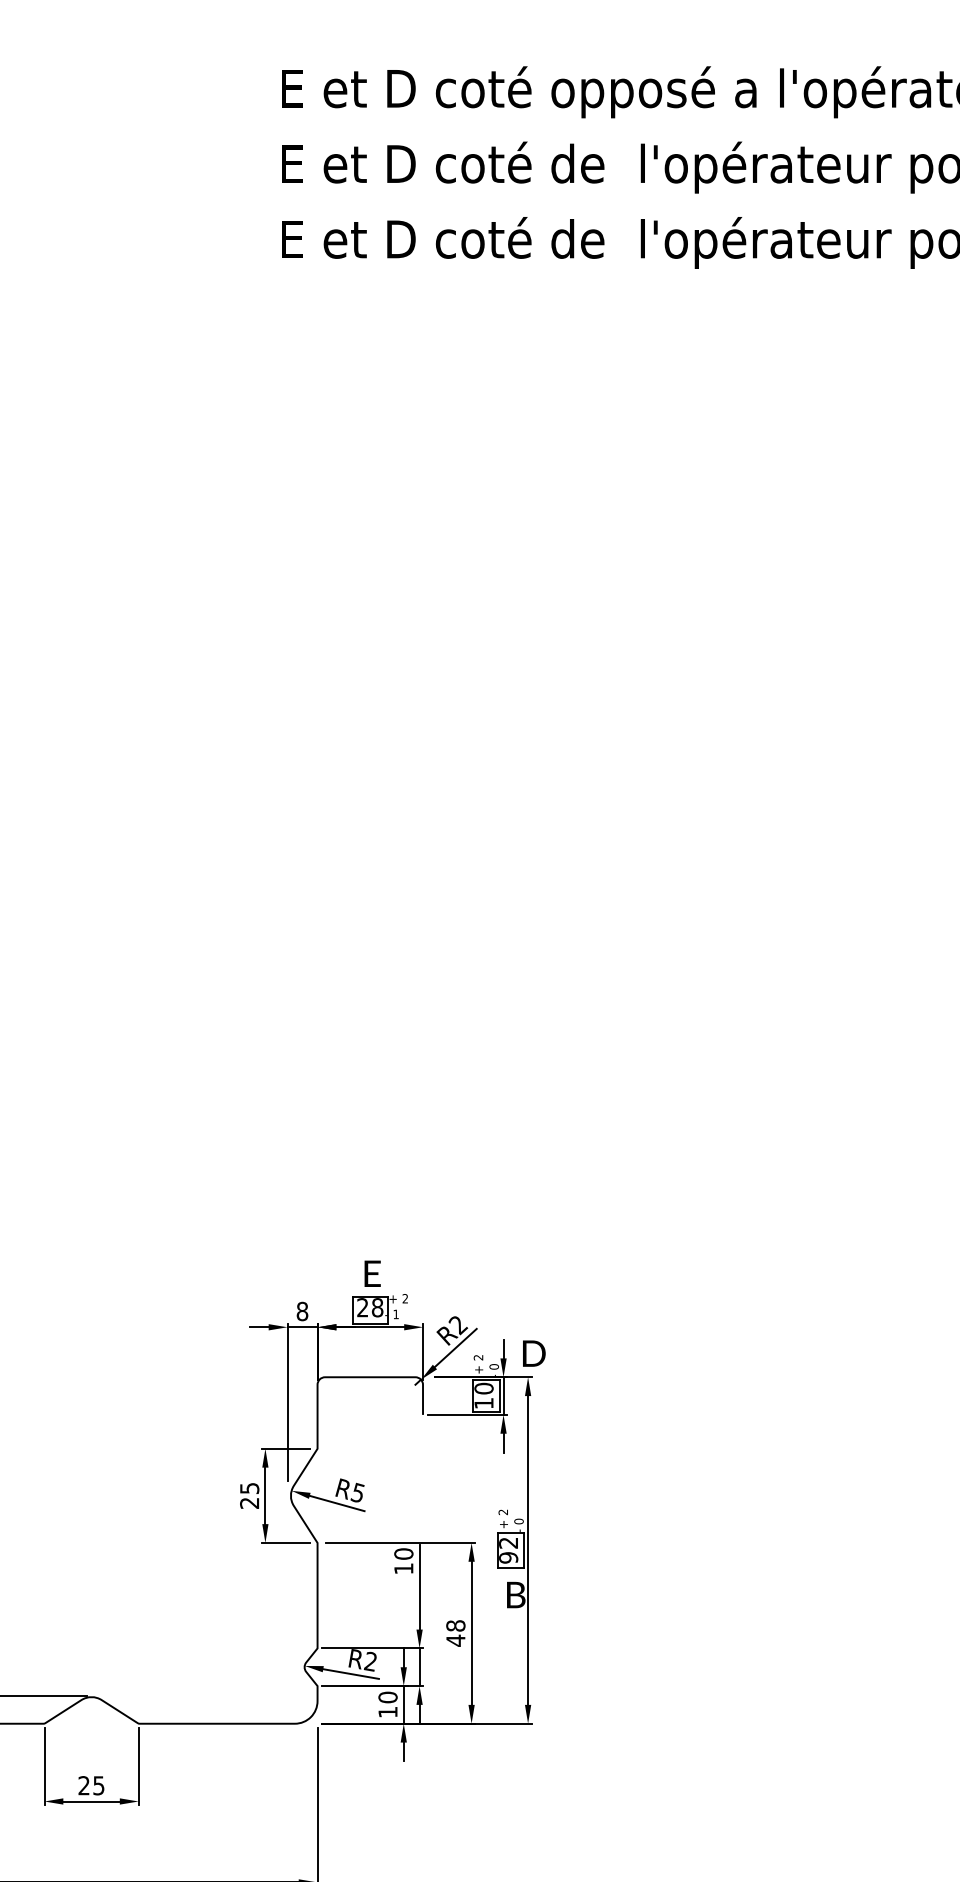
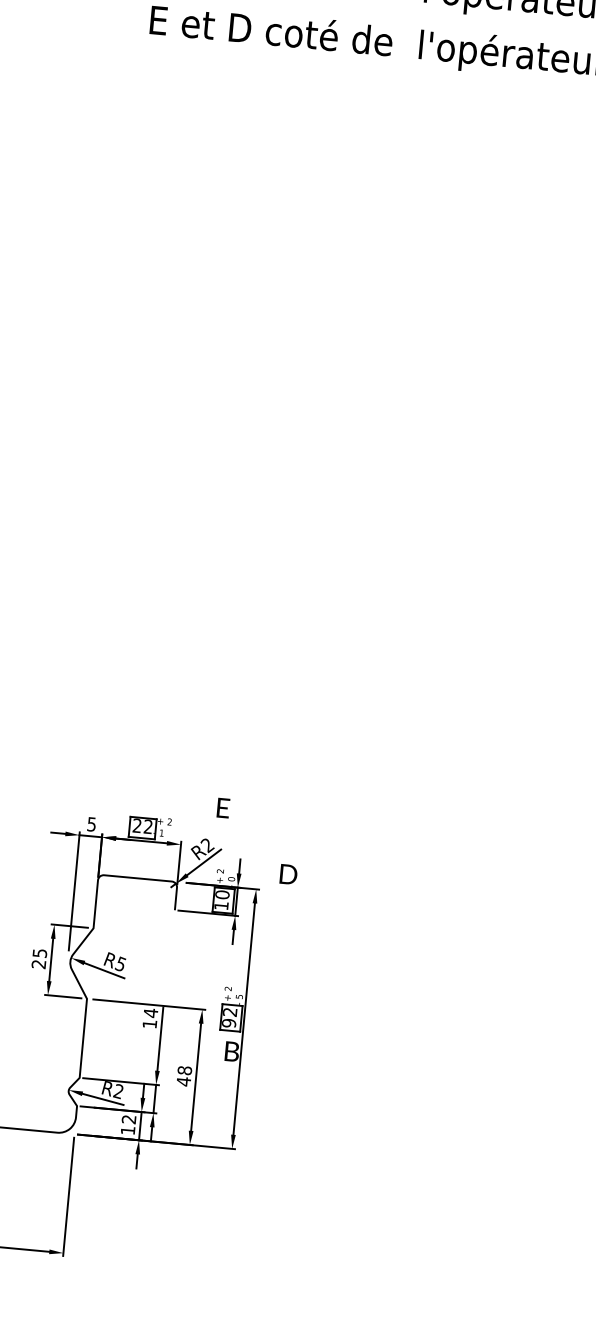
text: (372, 1273) -> (223, 807), moved
text: (377, 1307) -> (148, 826), 28 -> 22
text: (302, 1311) -> (91, 824), 8 -> 5
text: (534, 1353) -> (288, 874), moved
text: (518, 1521) -> (239, 996), 0 -> 5
text: (403, 1554) -> (150, 1013), 10 -> 14
text: (387, 1697) -> (128, 1119), 10 -> 12

